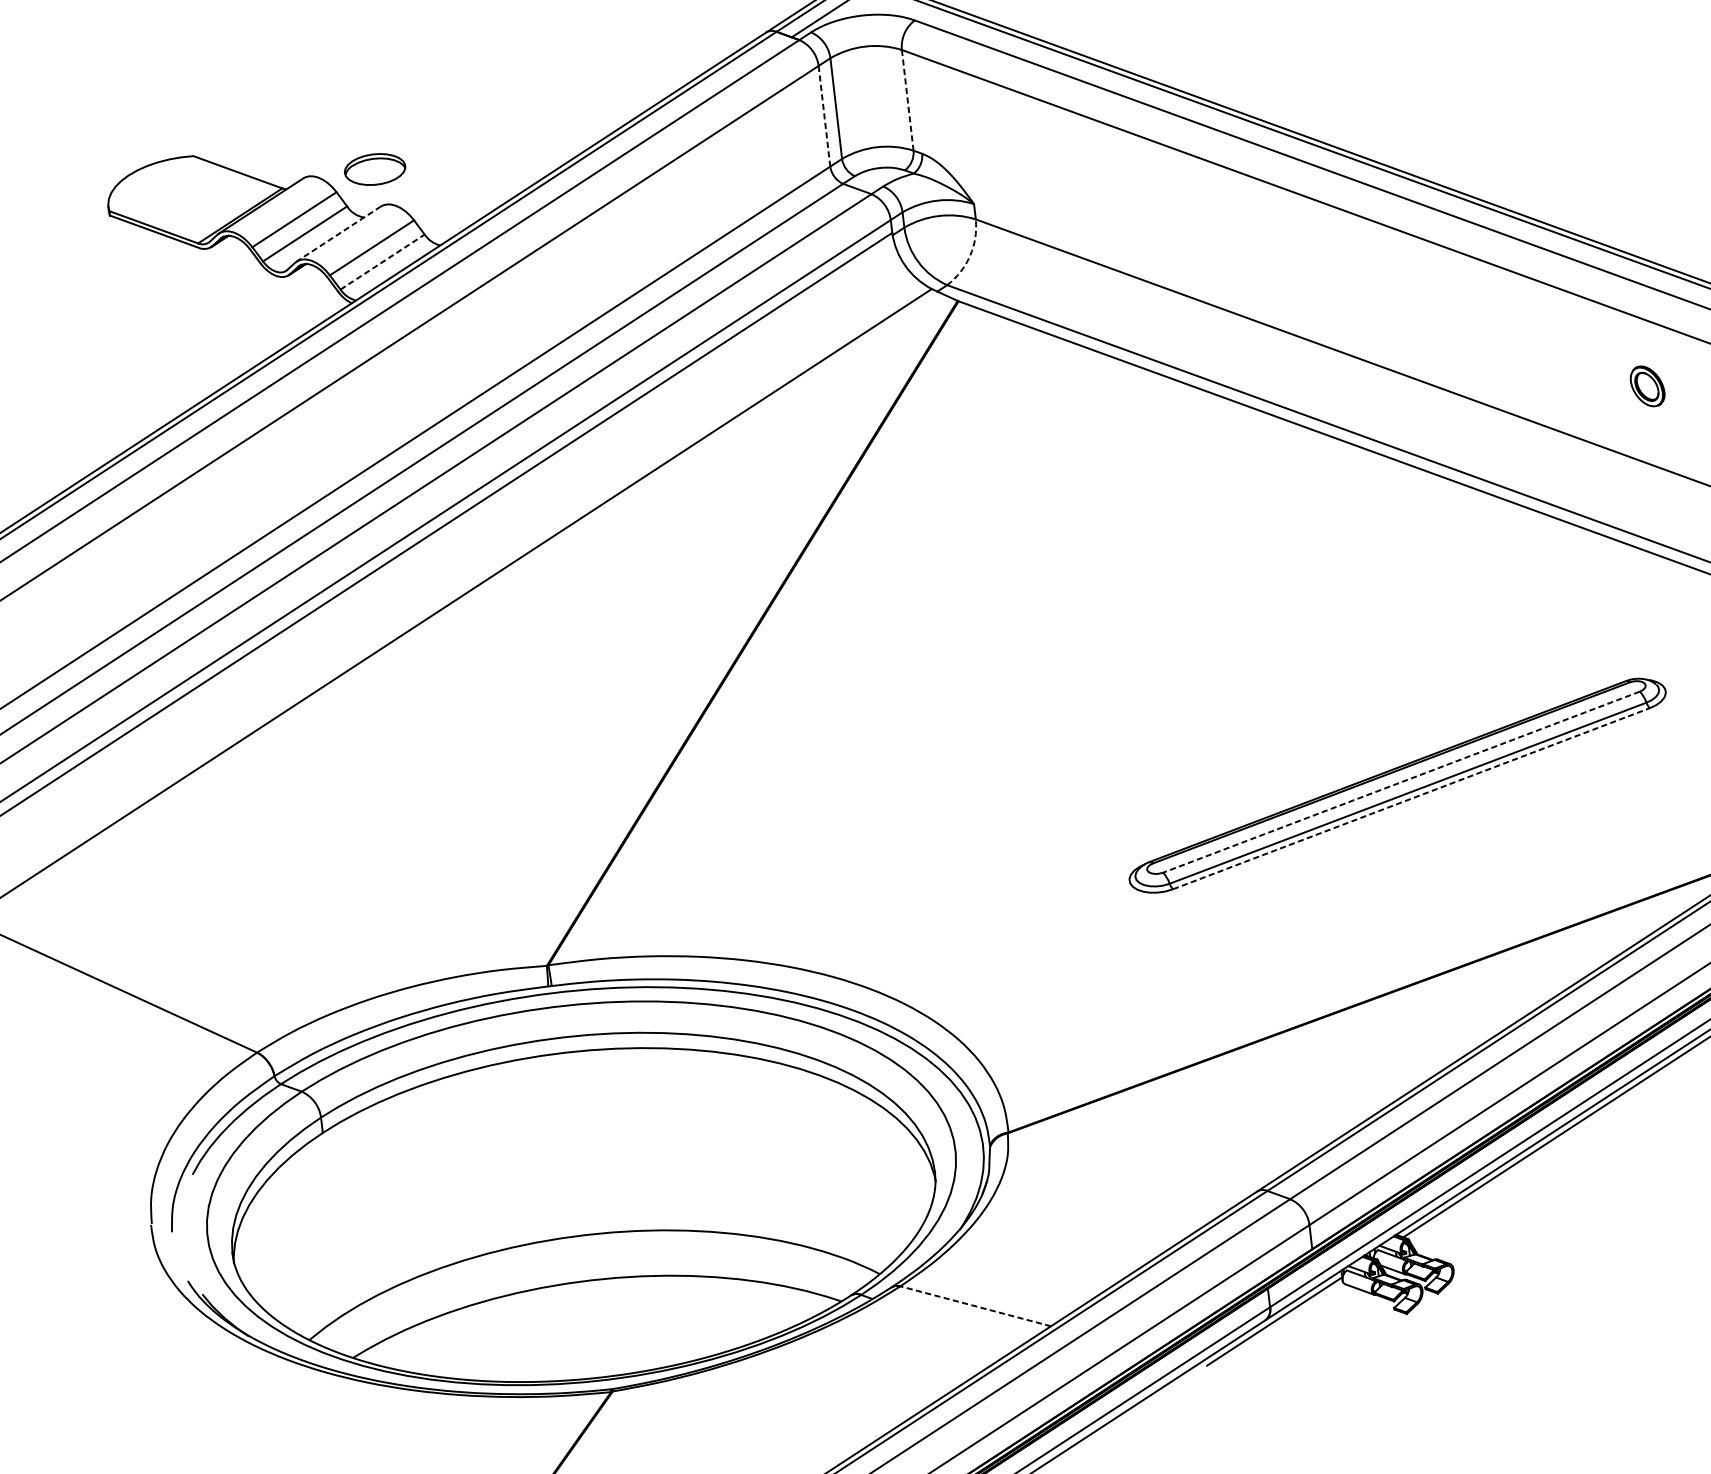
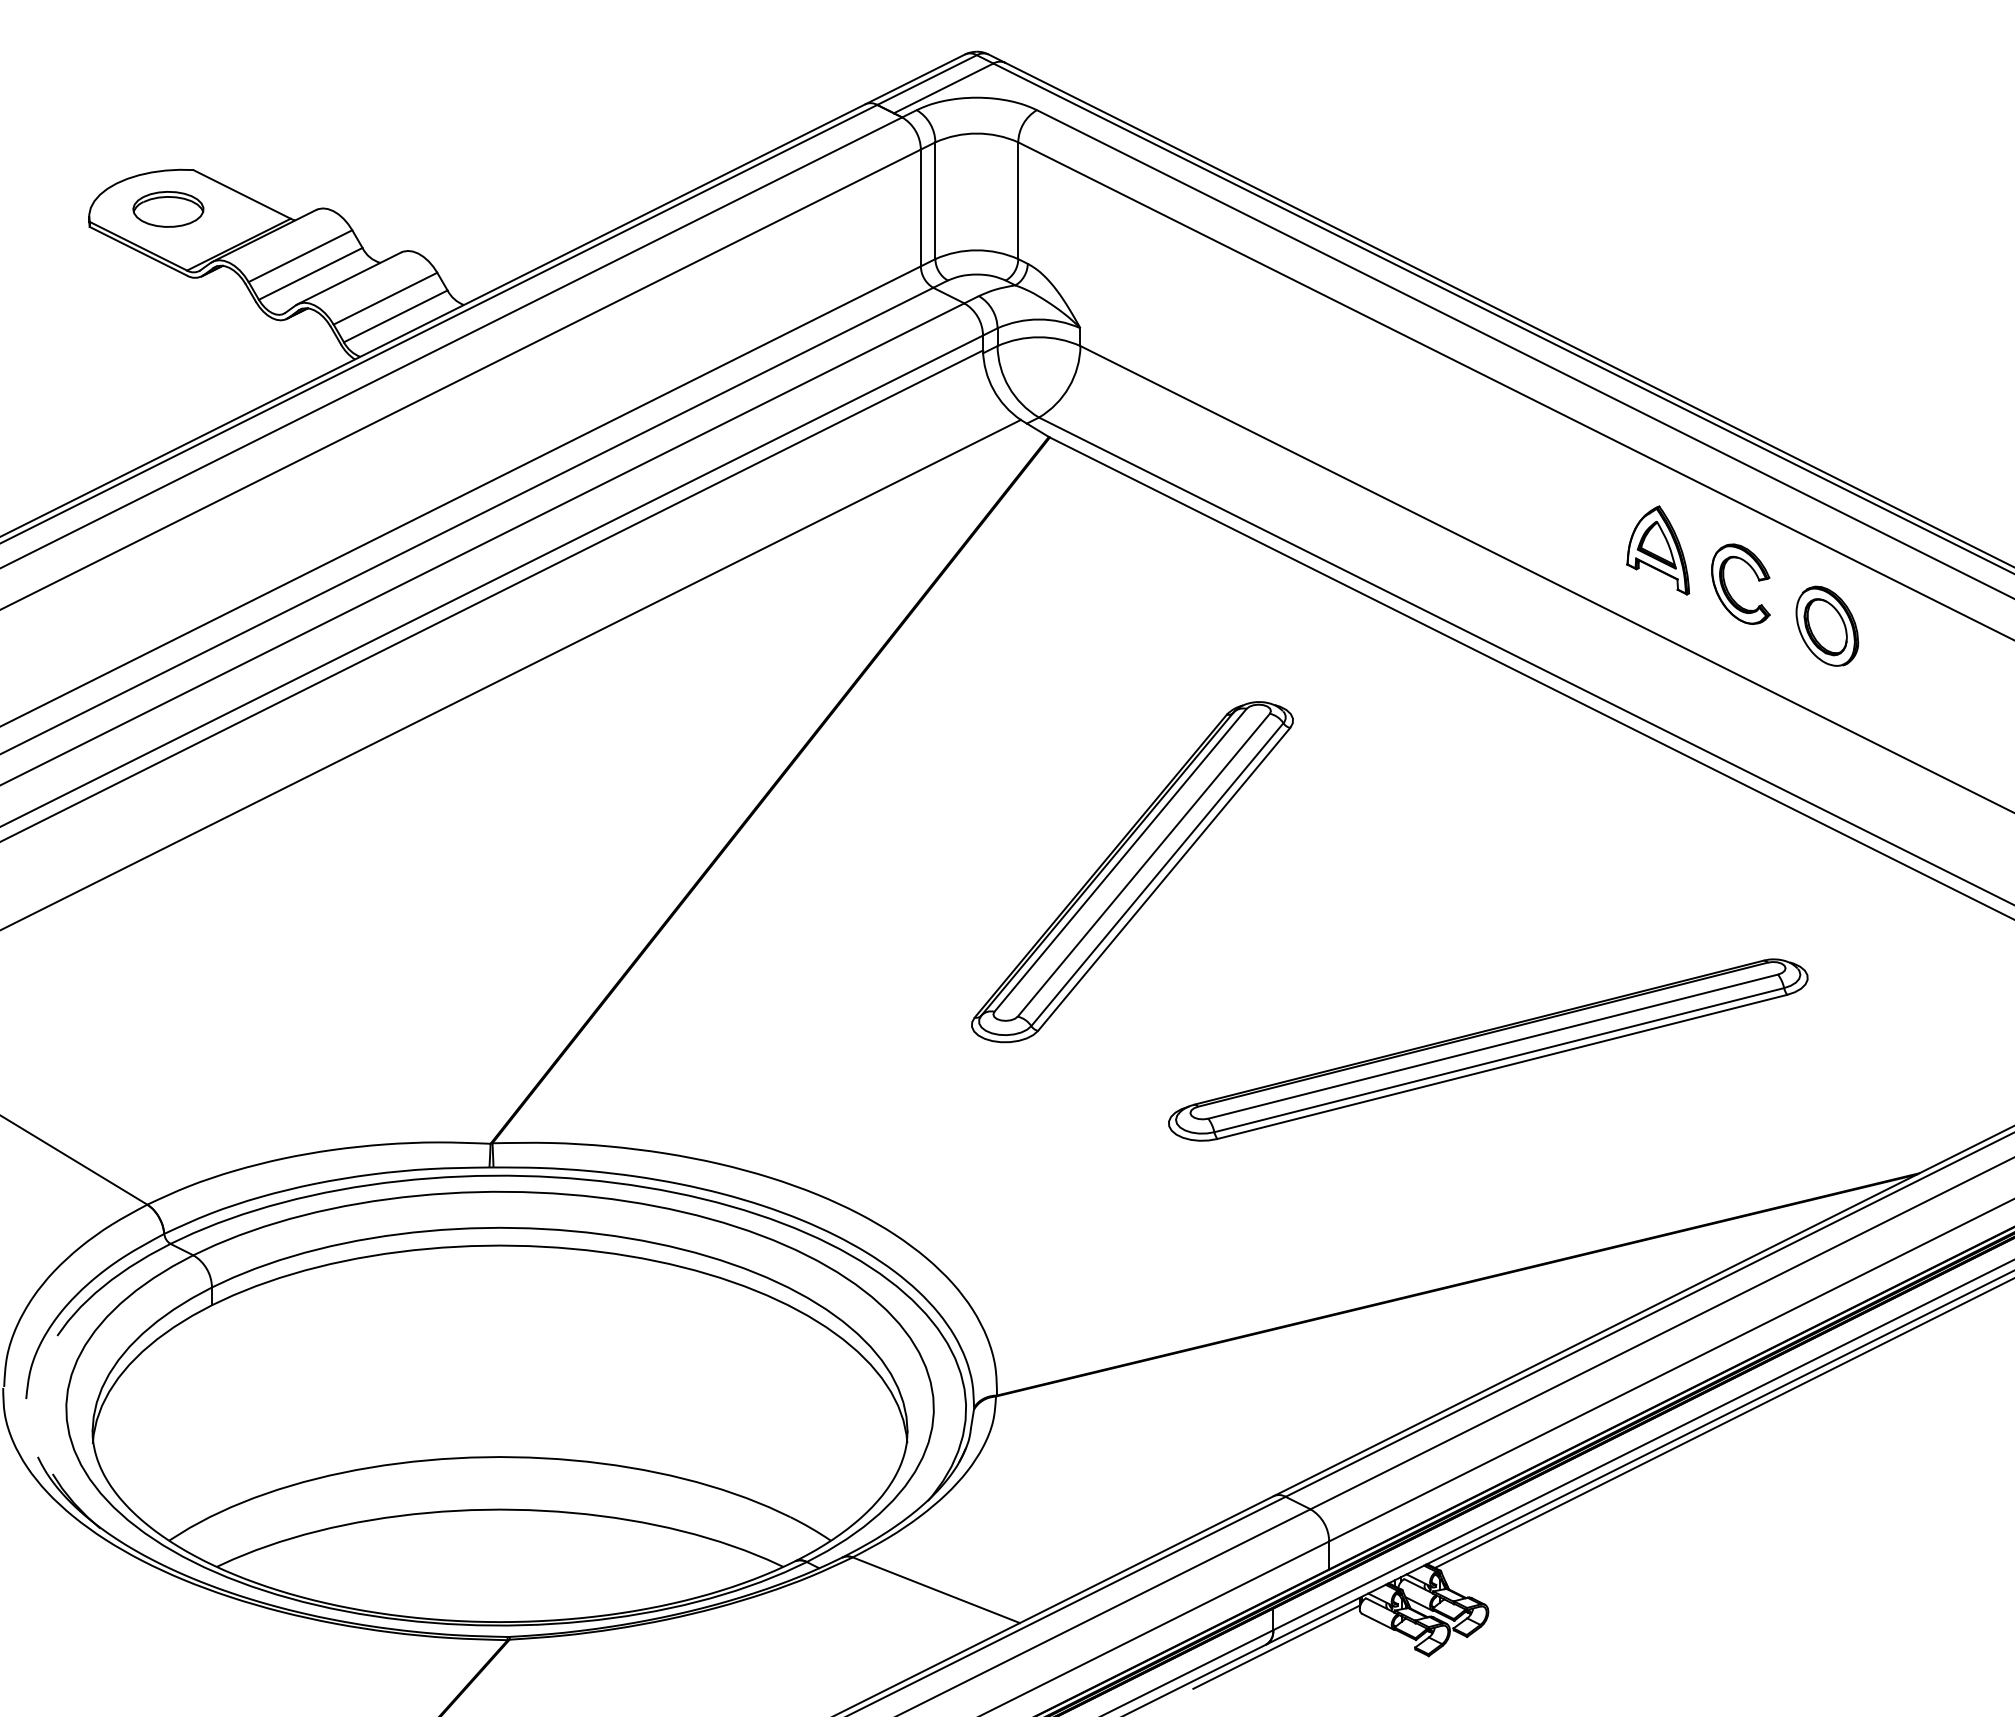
line: (907, 100) -> (1018, 201), dashed -> solid
line: (824, 116) -> (920, 208), dashed -> solid
part: (375, 169) -> (168, 209), moved
line: (338, 234) -> (349, 278), dashed -> solid
arc: (970, 256) -> (1069, 387), dashed -> solid
line: (382, 262) -> (395, 316), dashed -> solid
part: (1494, 337) -> (1658, 550), added
part: (1557, 362) -> (1727, 587), added
part: (1647, 385) -> (1827, 625), size x1.67
part: (1073, 668) -> (1132, 872), added
line: (1401, 782) -> (1493, 1046), dashed -> solid
line: (1411, 798) -> (1502, 1066), dashed -> solid
line: (975, 1306) -> (936, 1590), dashed -> solid

